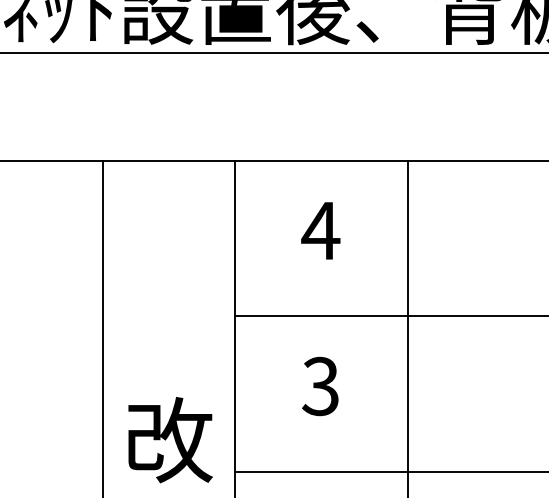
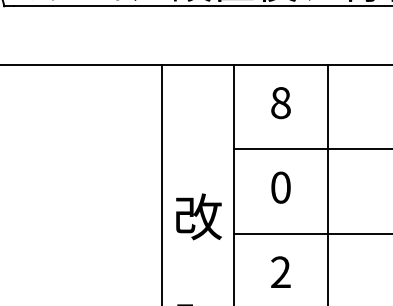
text: (320, 231) -> (280, 103), 4 -> 8
text: (320, 386) -> (280, 187), 3 -> 0

